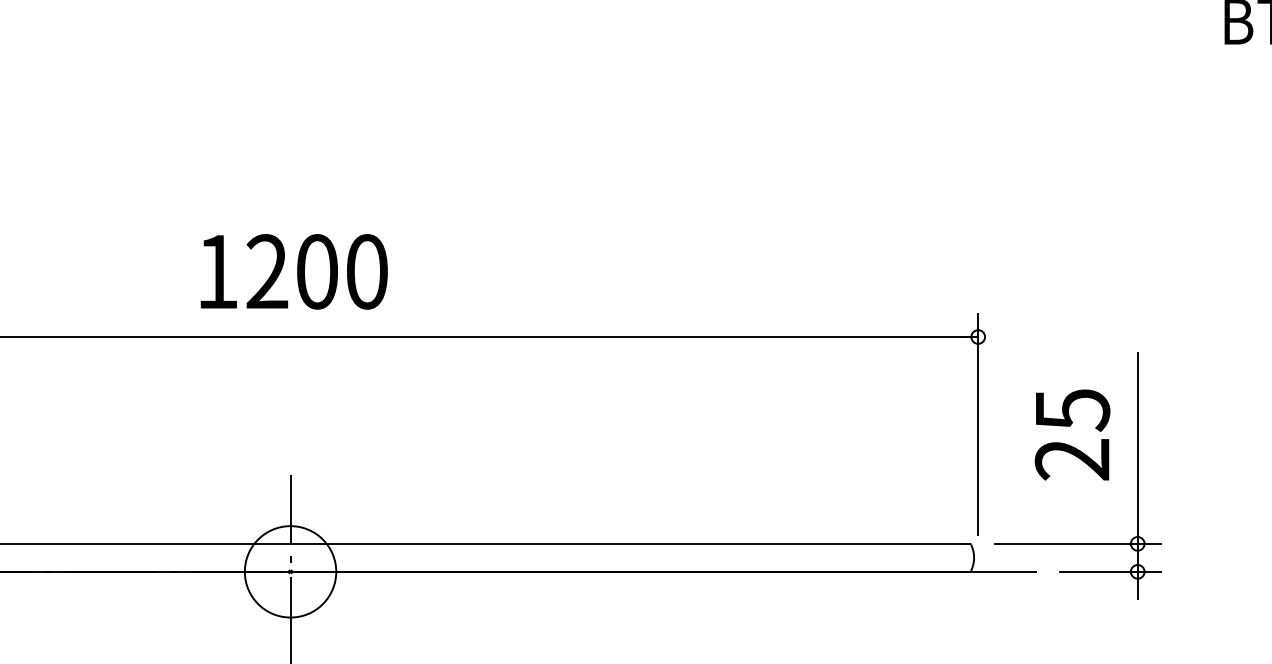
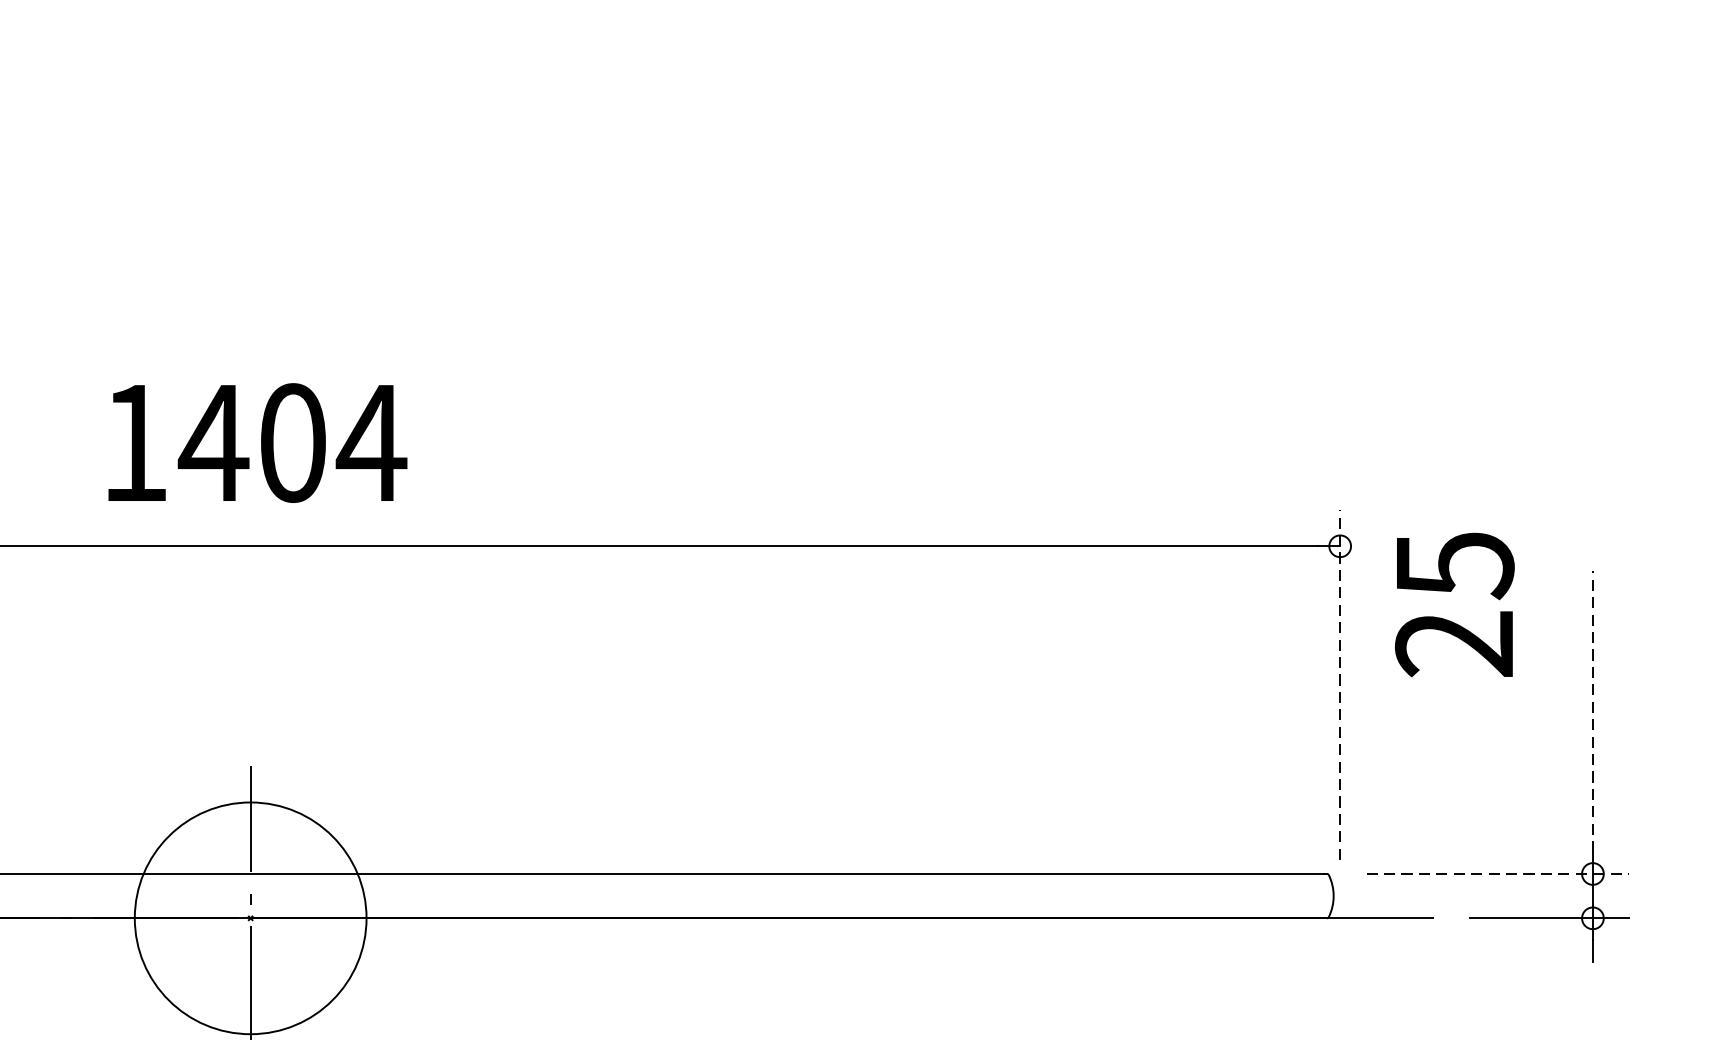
text: (316, 271) -> (291, 442), 1200 -> 1404
line: (978, 424) -> (1340, 684), solid -> dashed
text: (1072, 434) -> (1454, 604), moved
line: (1137, 441) -> (1592, 711), solid -> dashed
line: (1077, 543) -> (1497, 873), solid -> dashed
circle: (290, 571) -> (250, 917), size x1.6

